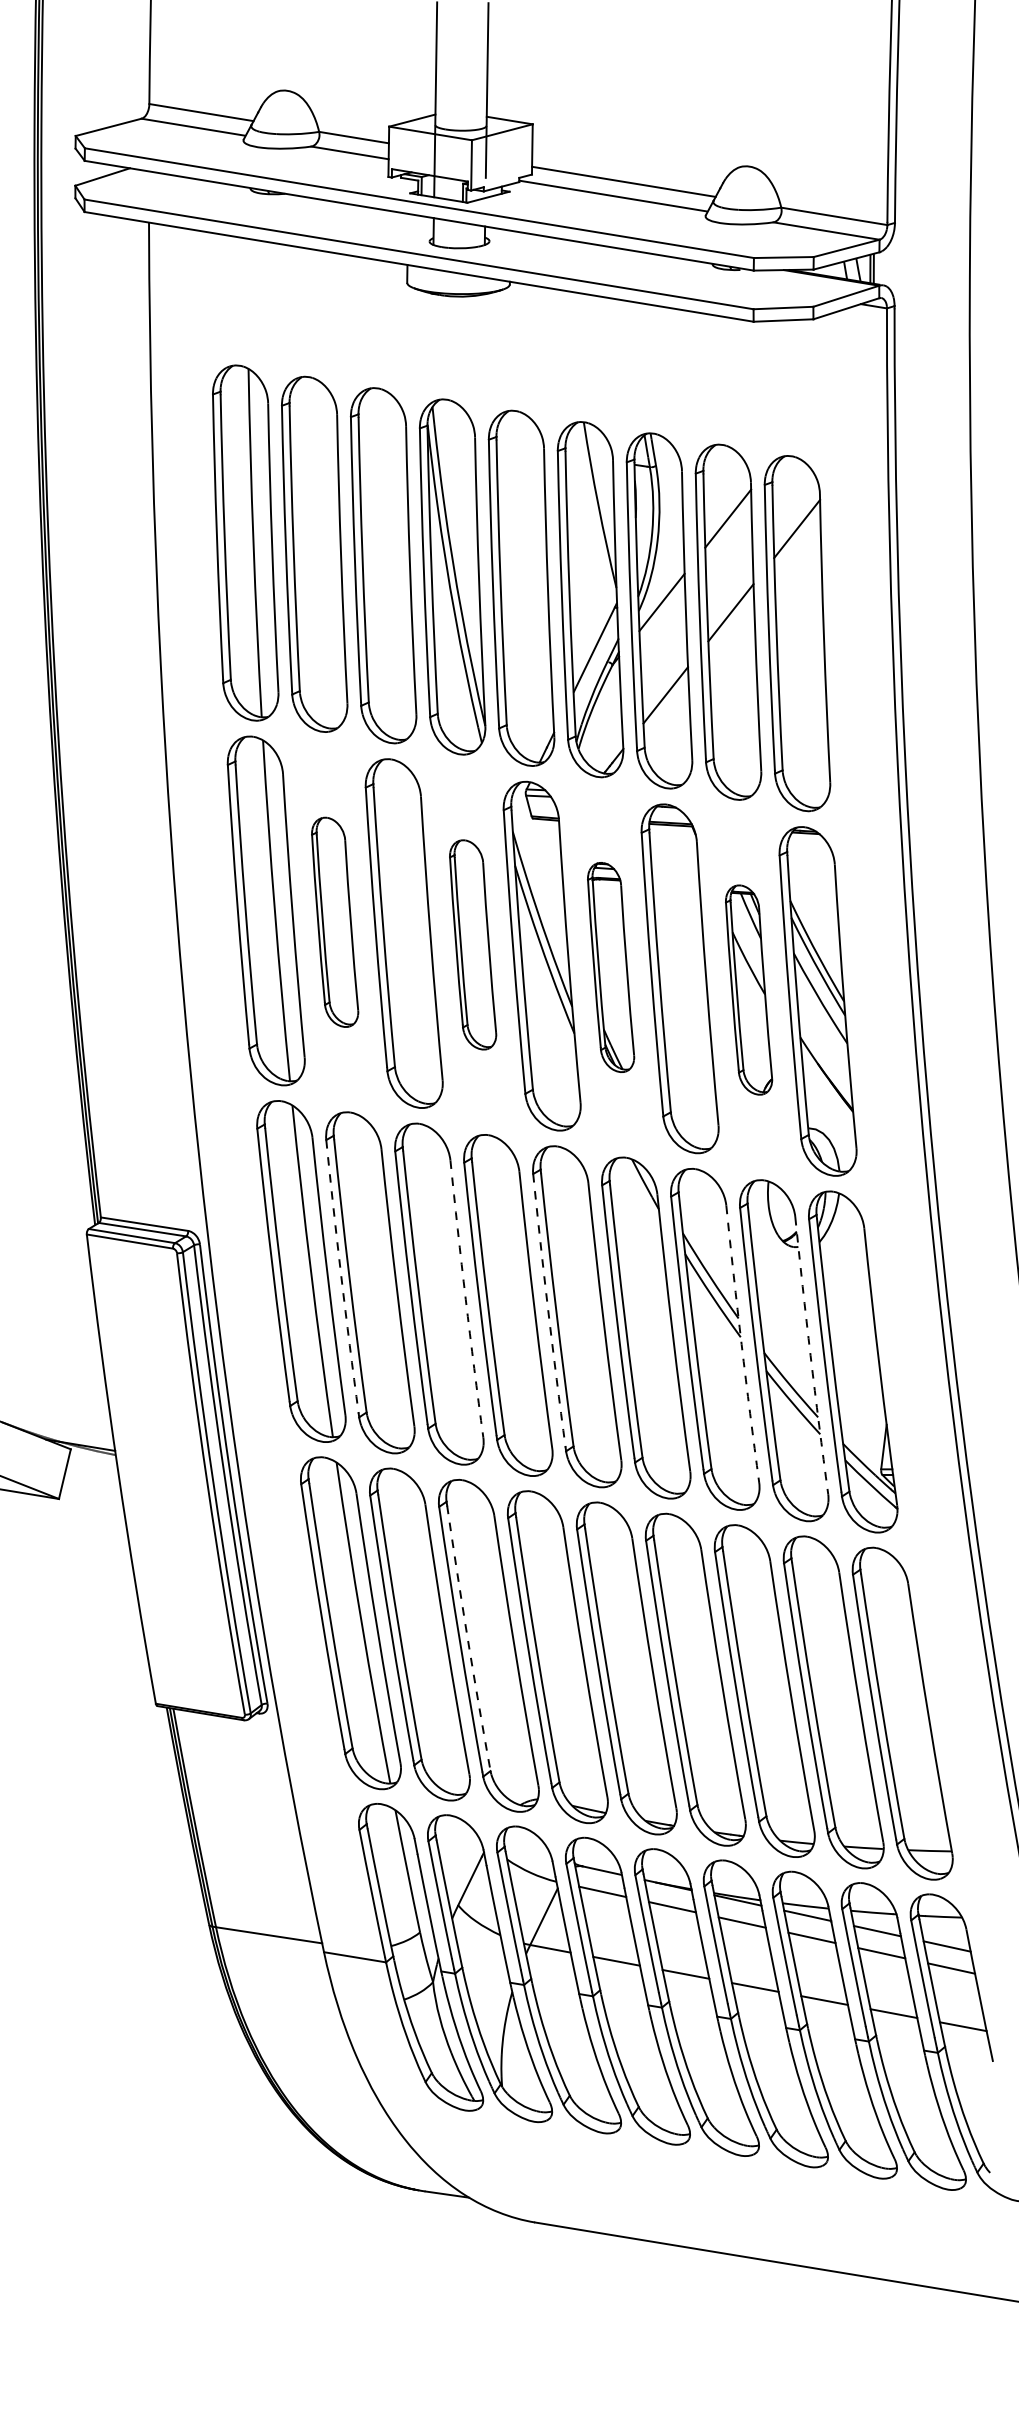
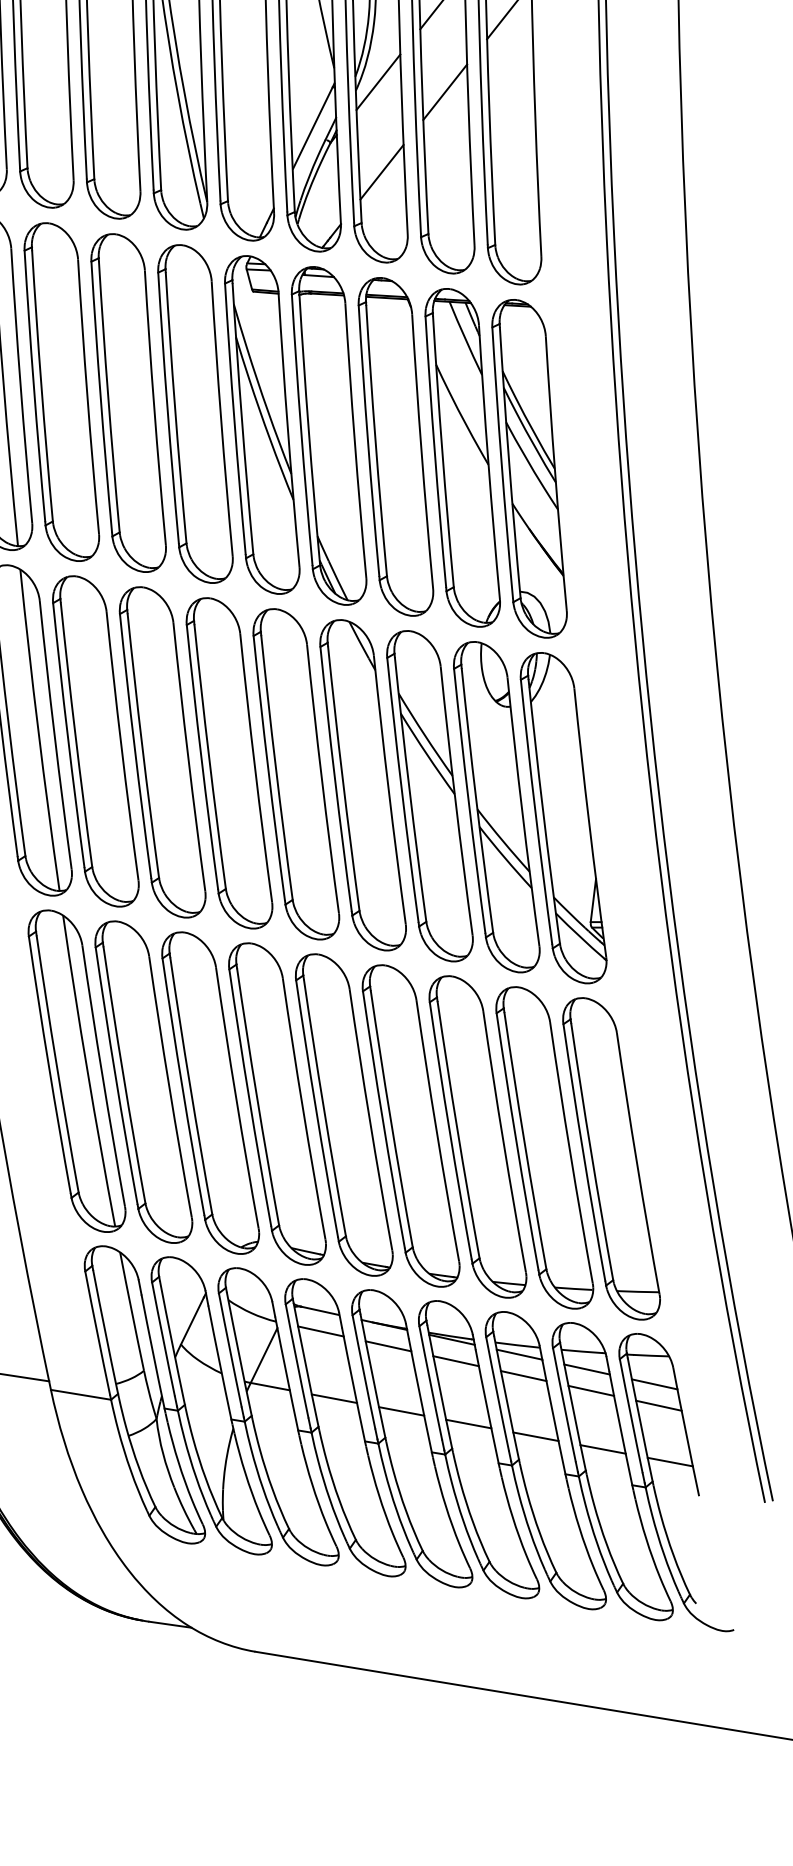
part: (334, 922) -> (61, 392), size x1.67
part: (472, 944) -> (194, 413), size x1.67
part: (610, 967) -> (328, 435), size x1.67
part: (748, 989) -> (462, 457), size x1.67
arc: (341, 1276) -> (67, 735), dashed -> solid
arc: (465, 1299) -> (188, 757), dashed -> solid
arc: (548, 1310) -> (268, 768), dashed -> solid
arc: (741, 1344) -> (455, 801), dashed -> solid
arc: (810, 1355) -> (522, 811), dashed -> solid
arc: (467, 1638) -> (189, 1086), dashed -> solid

